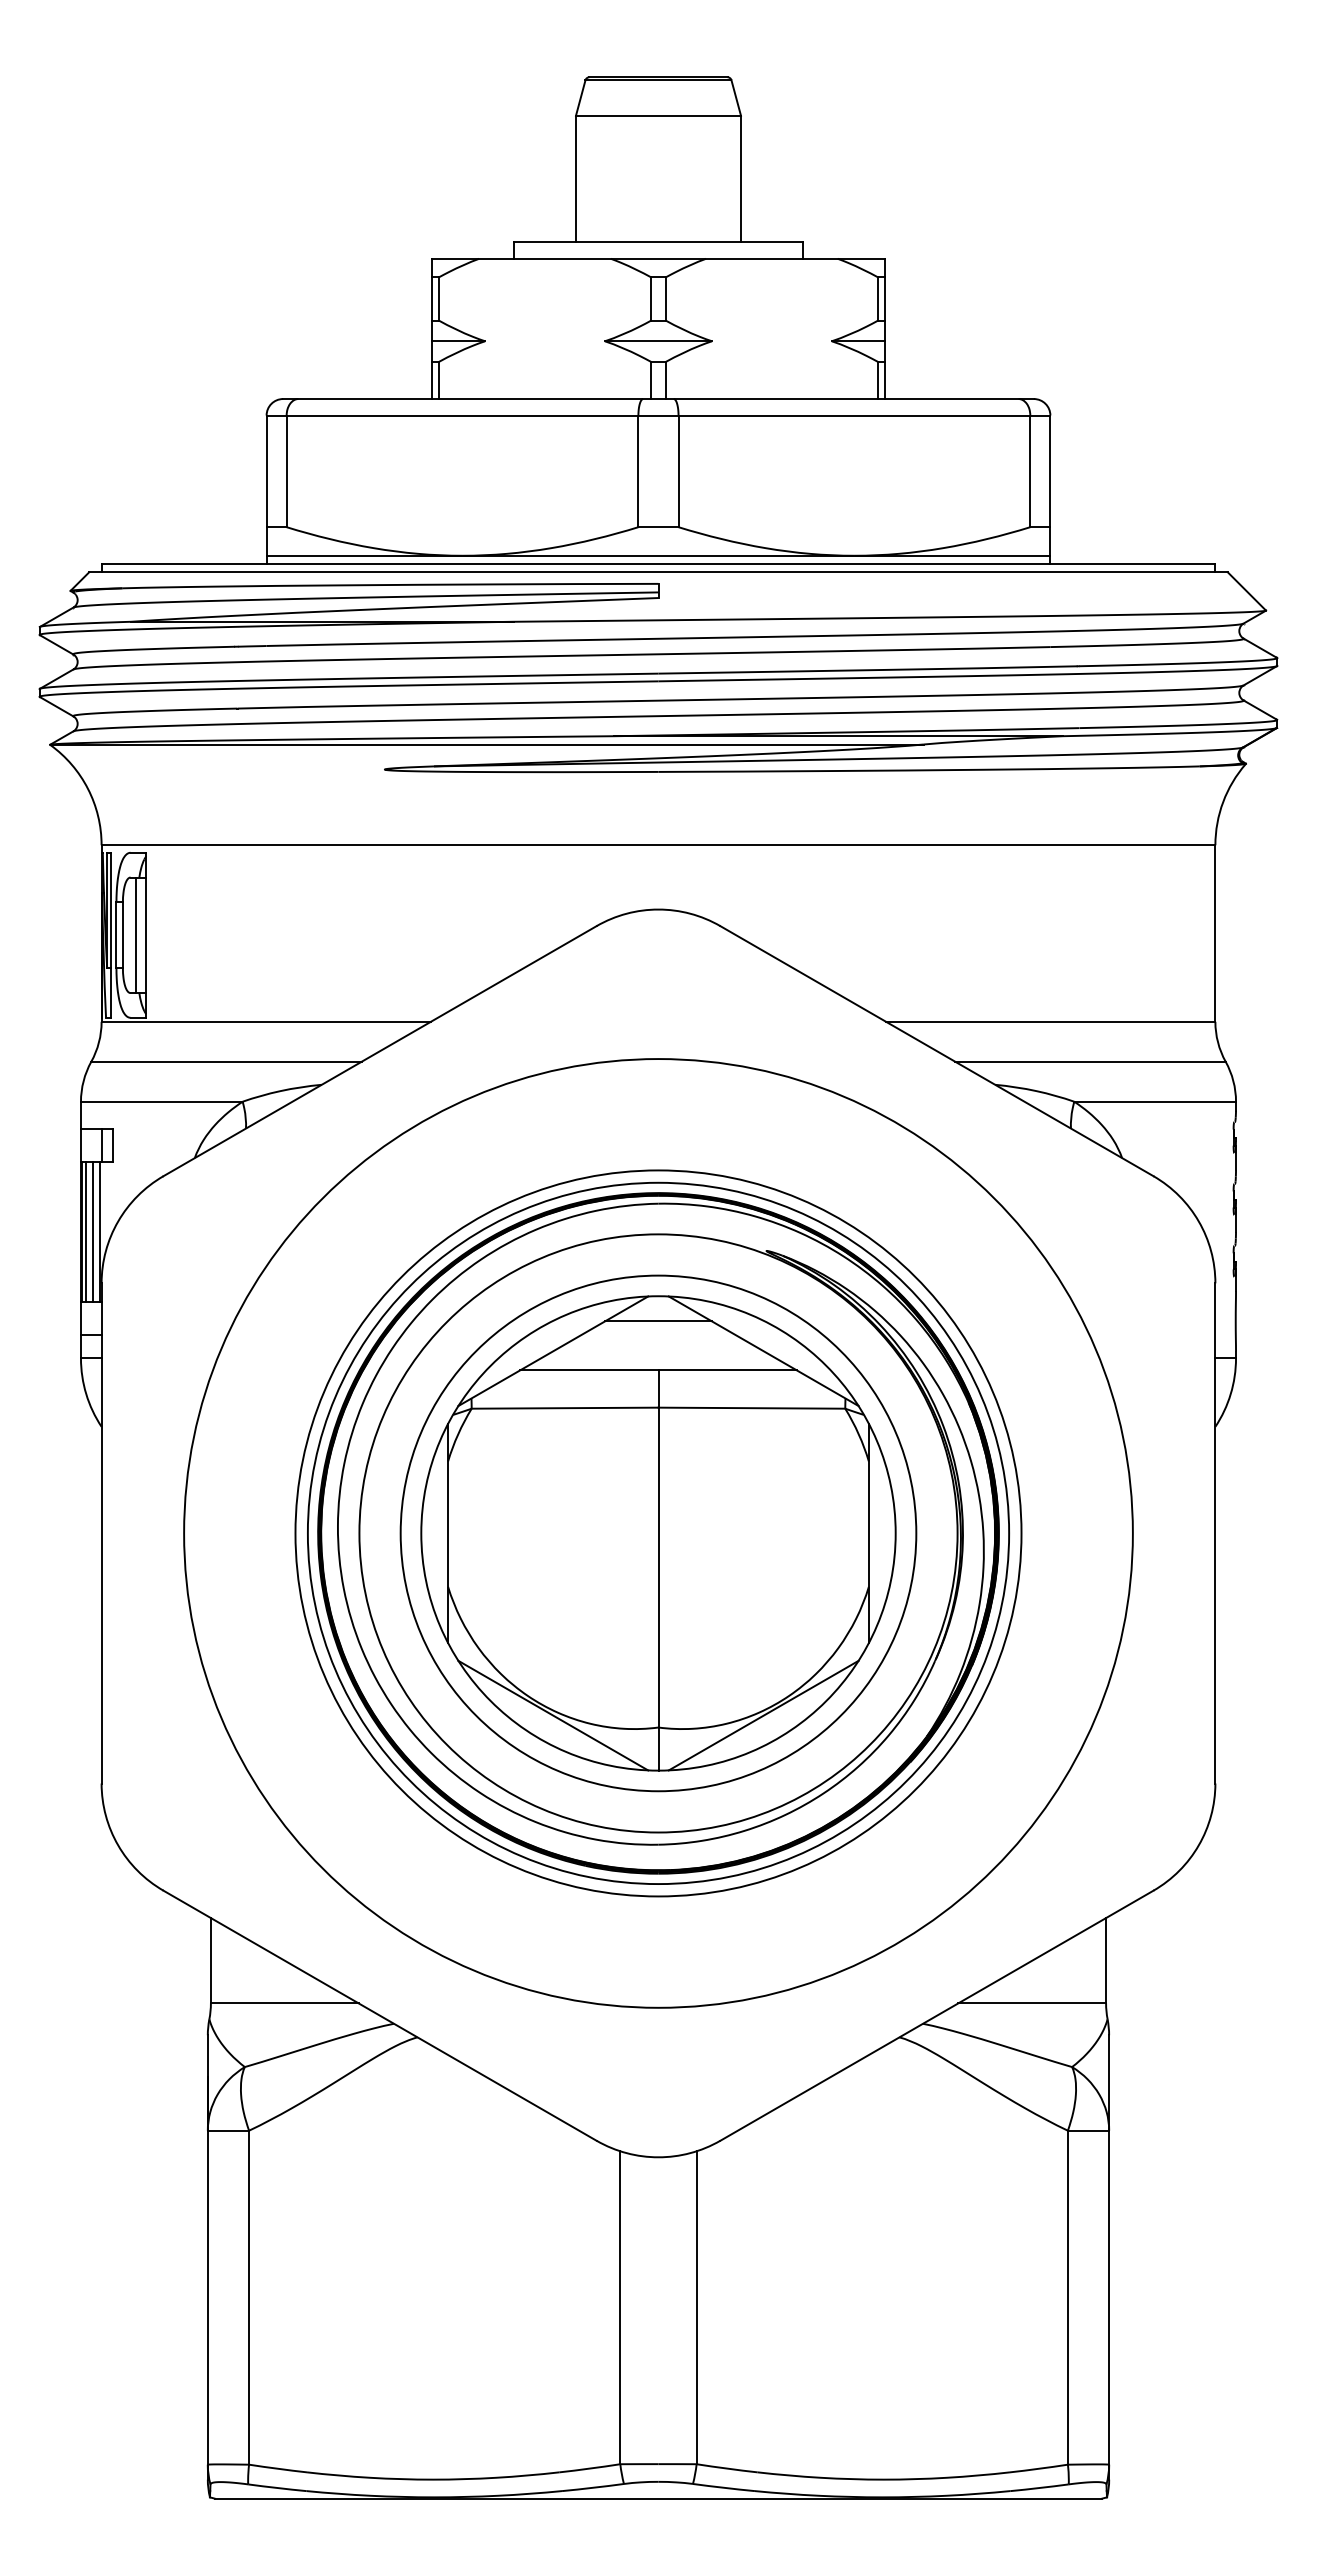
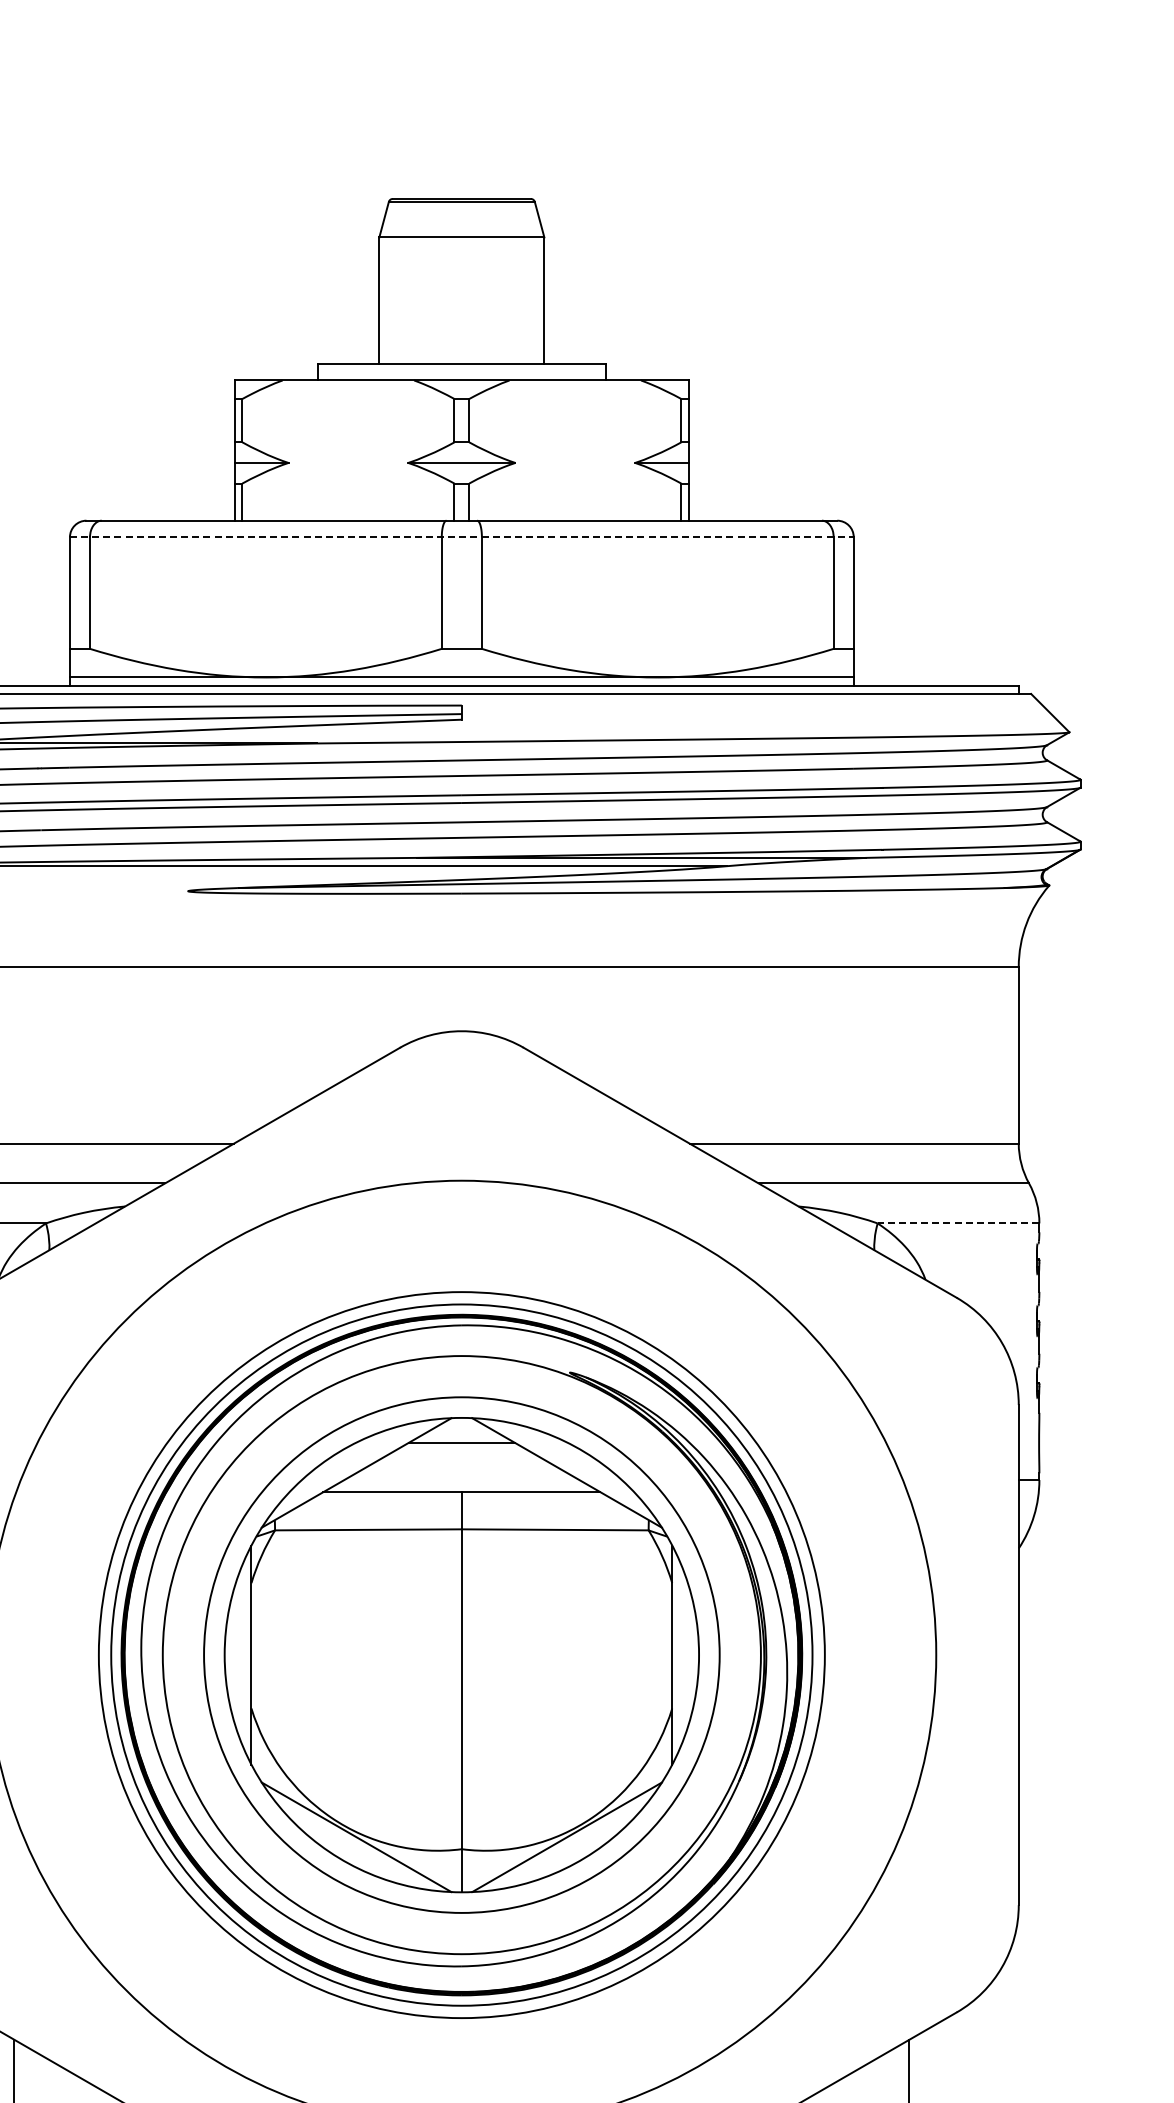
line: (658, 415) -> (461, 537), solid -> dashed
line: (1155, 1101) -> (958, 1223), solid -> dashed

